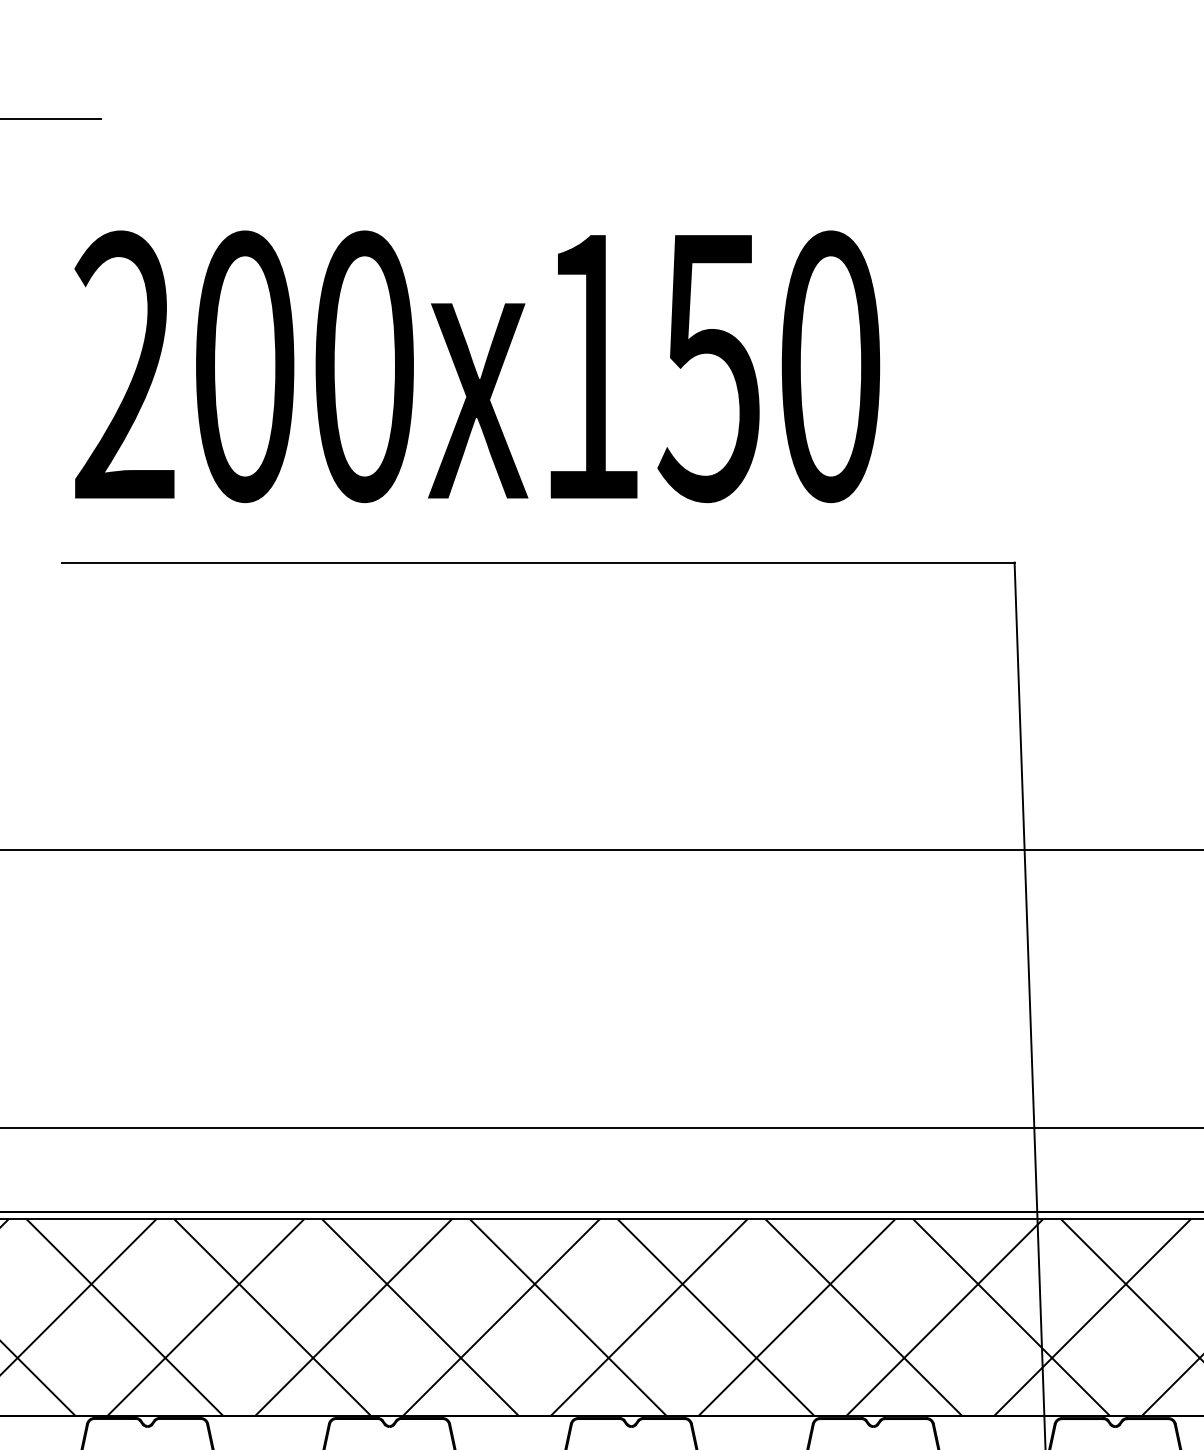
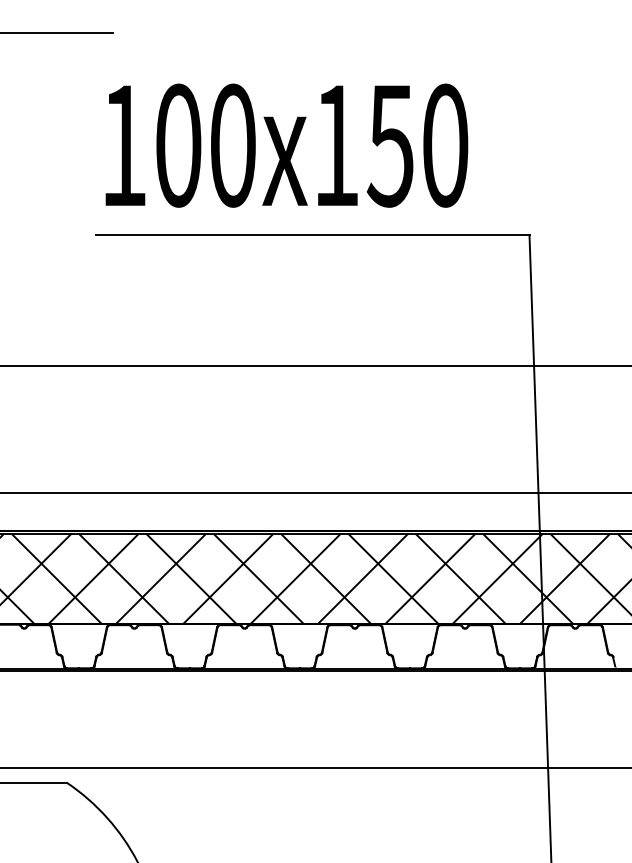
text: (123, 364) -> (123, 144), 200 -> 100

